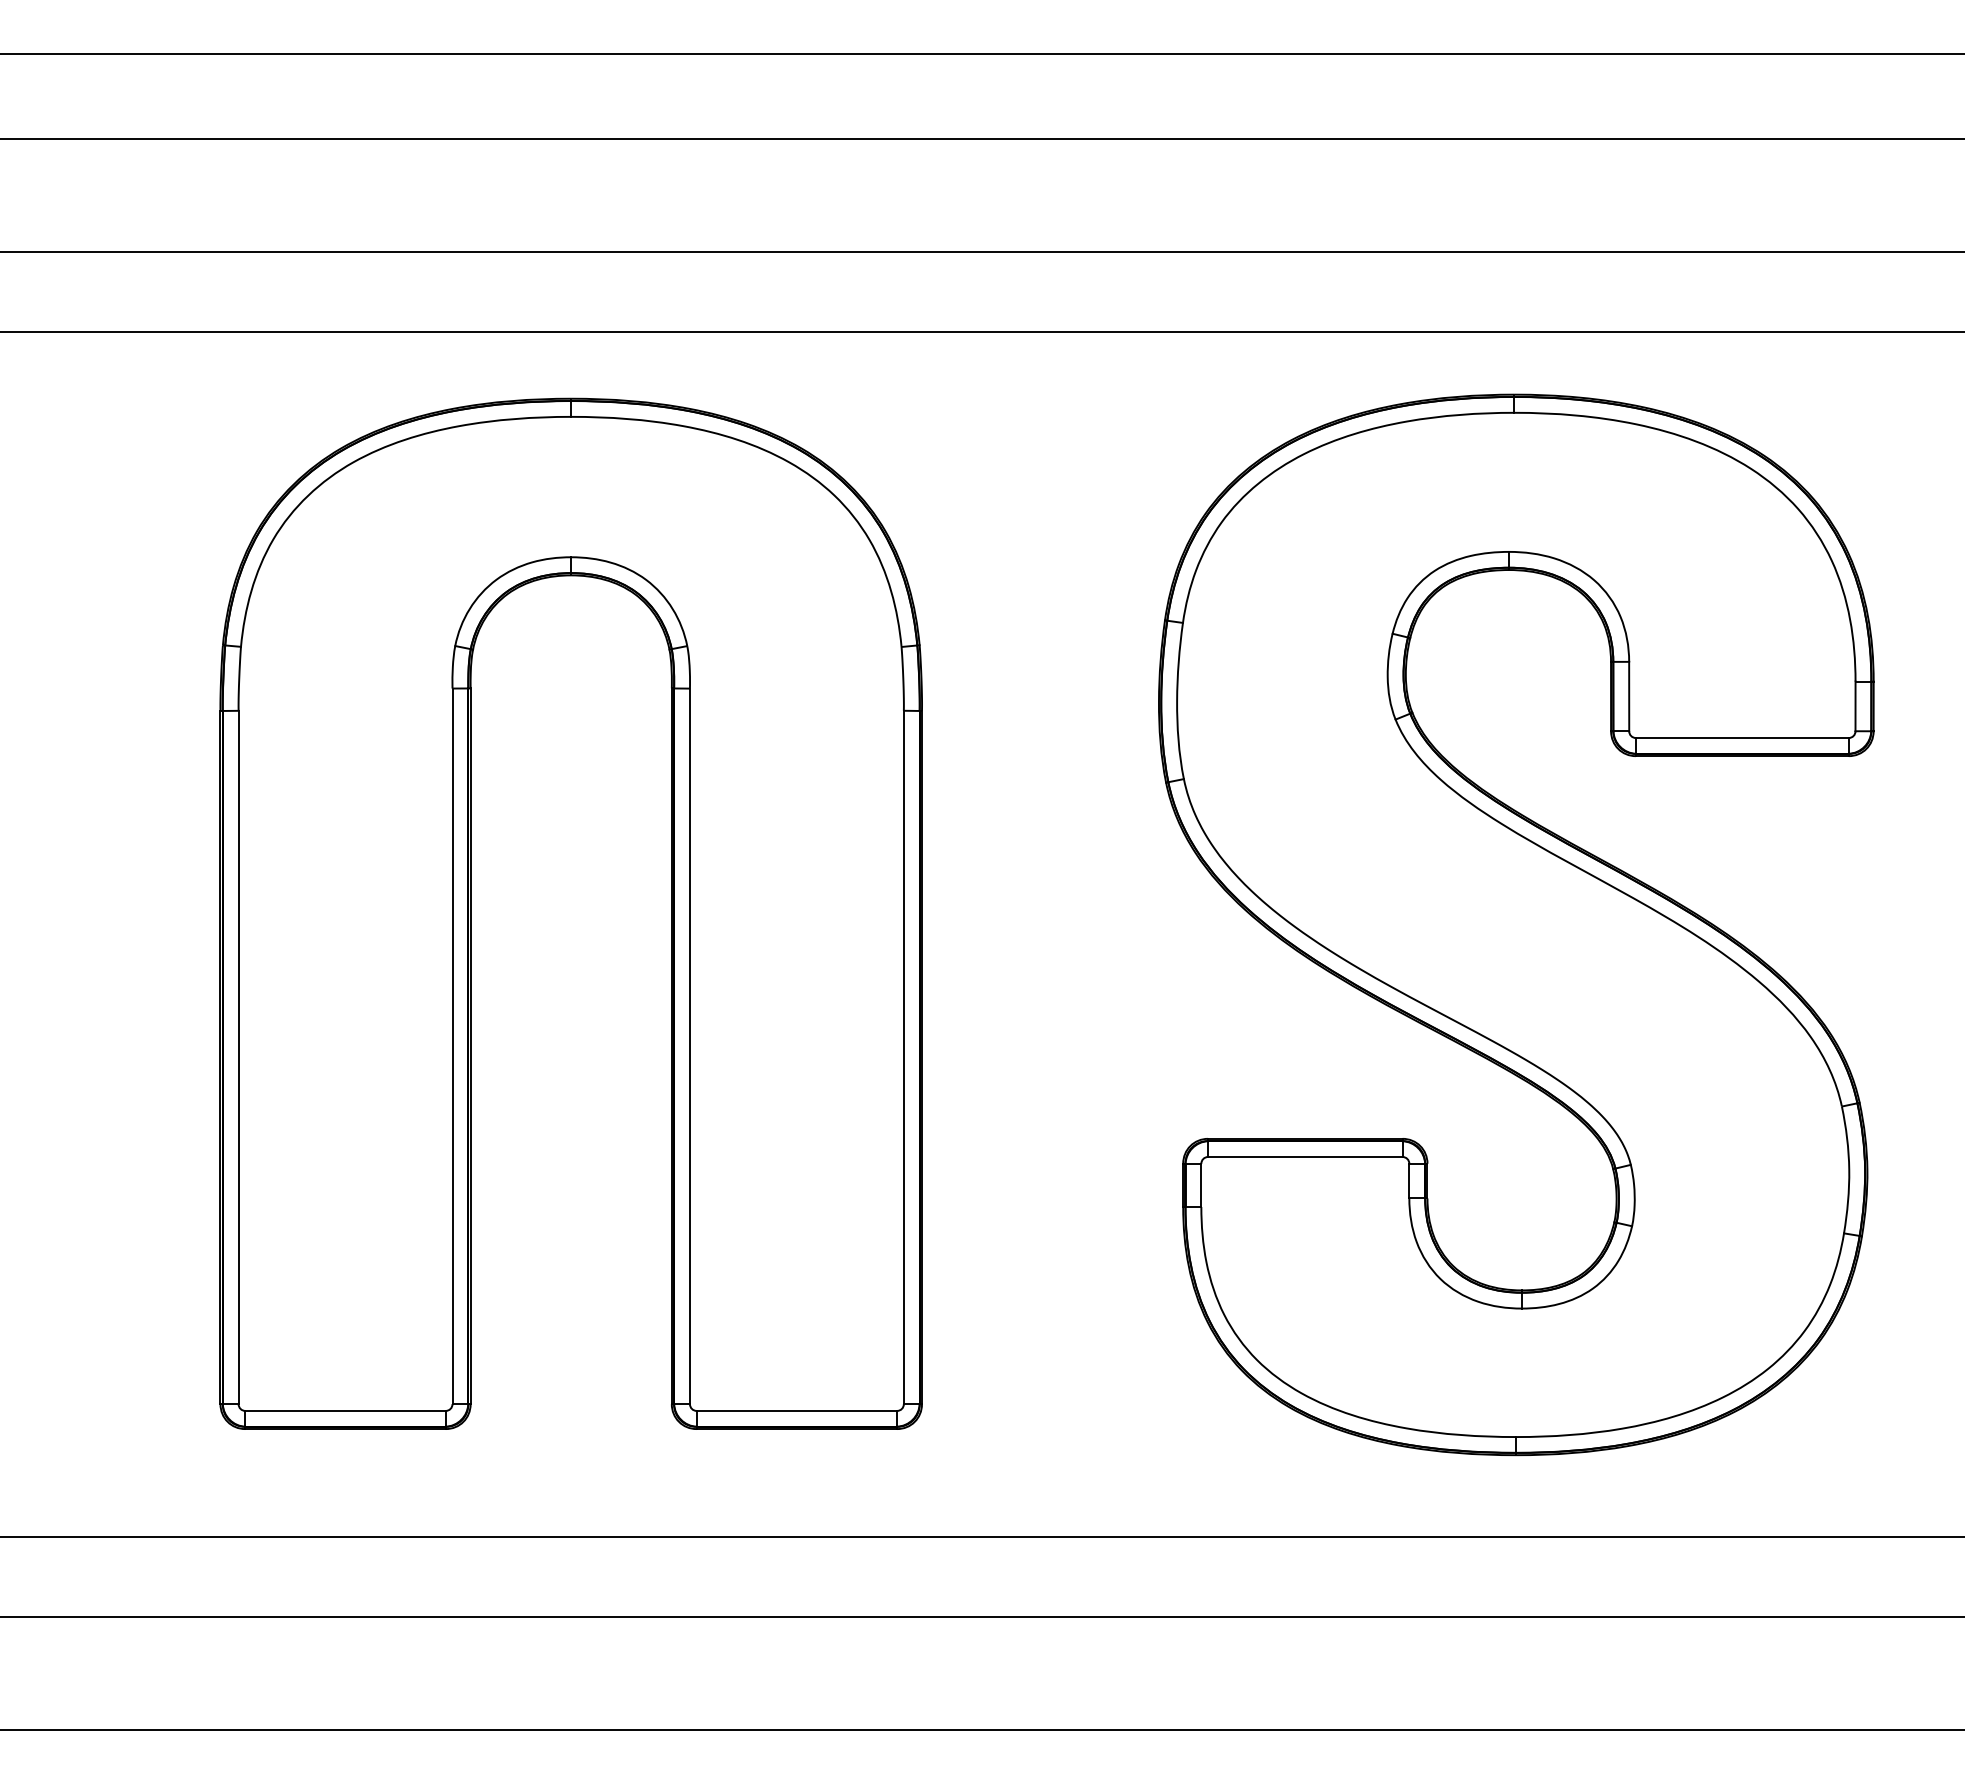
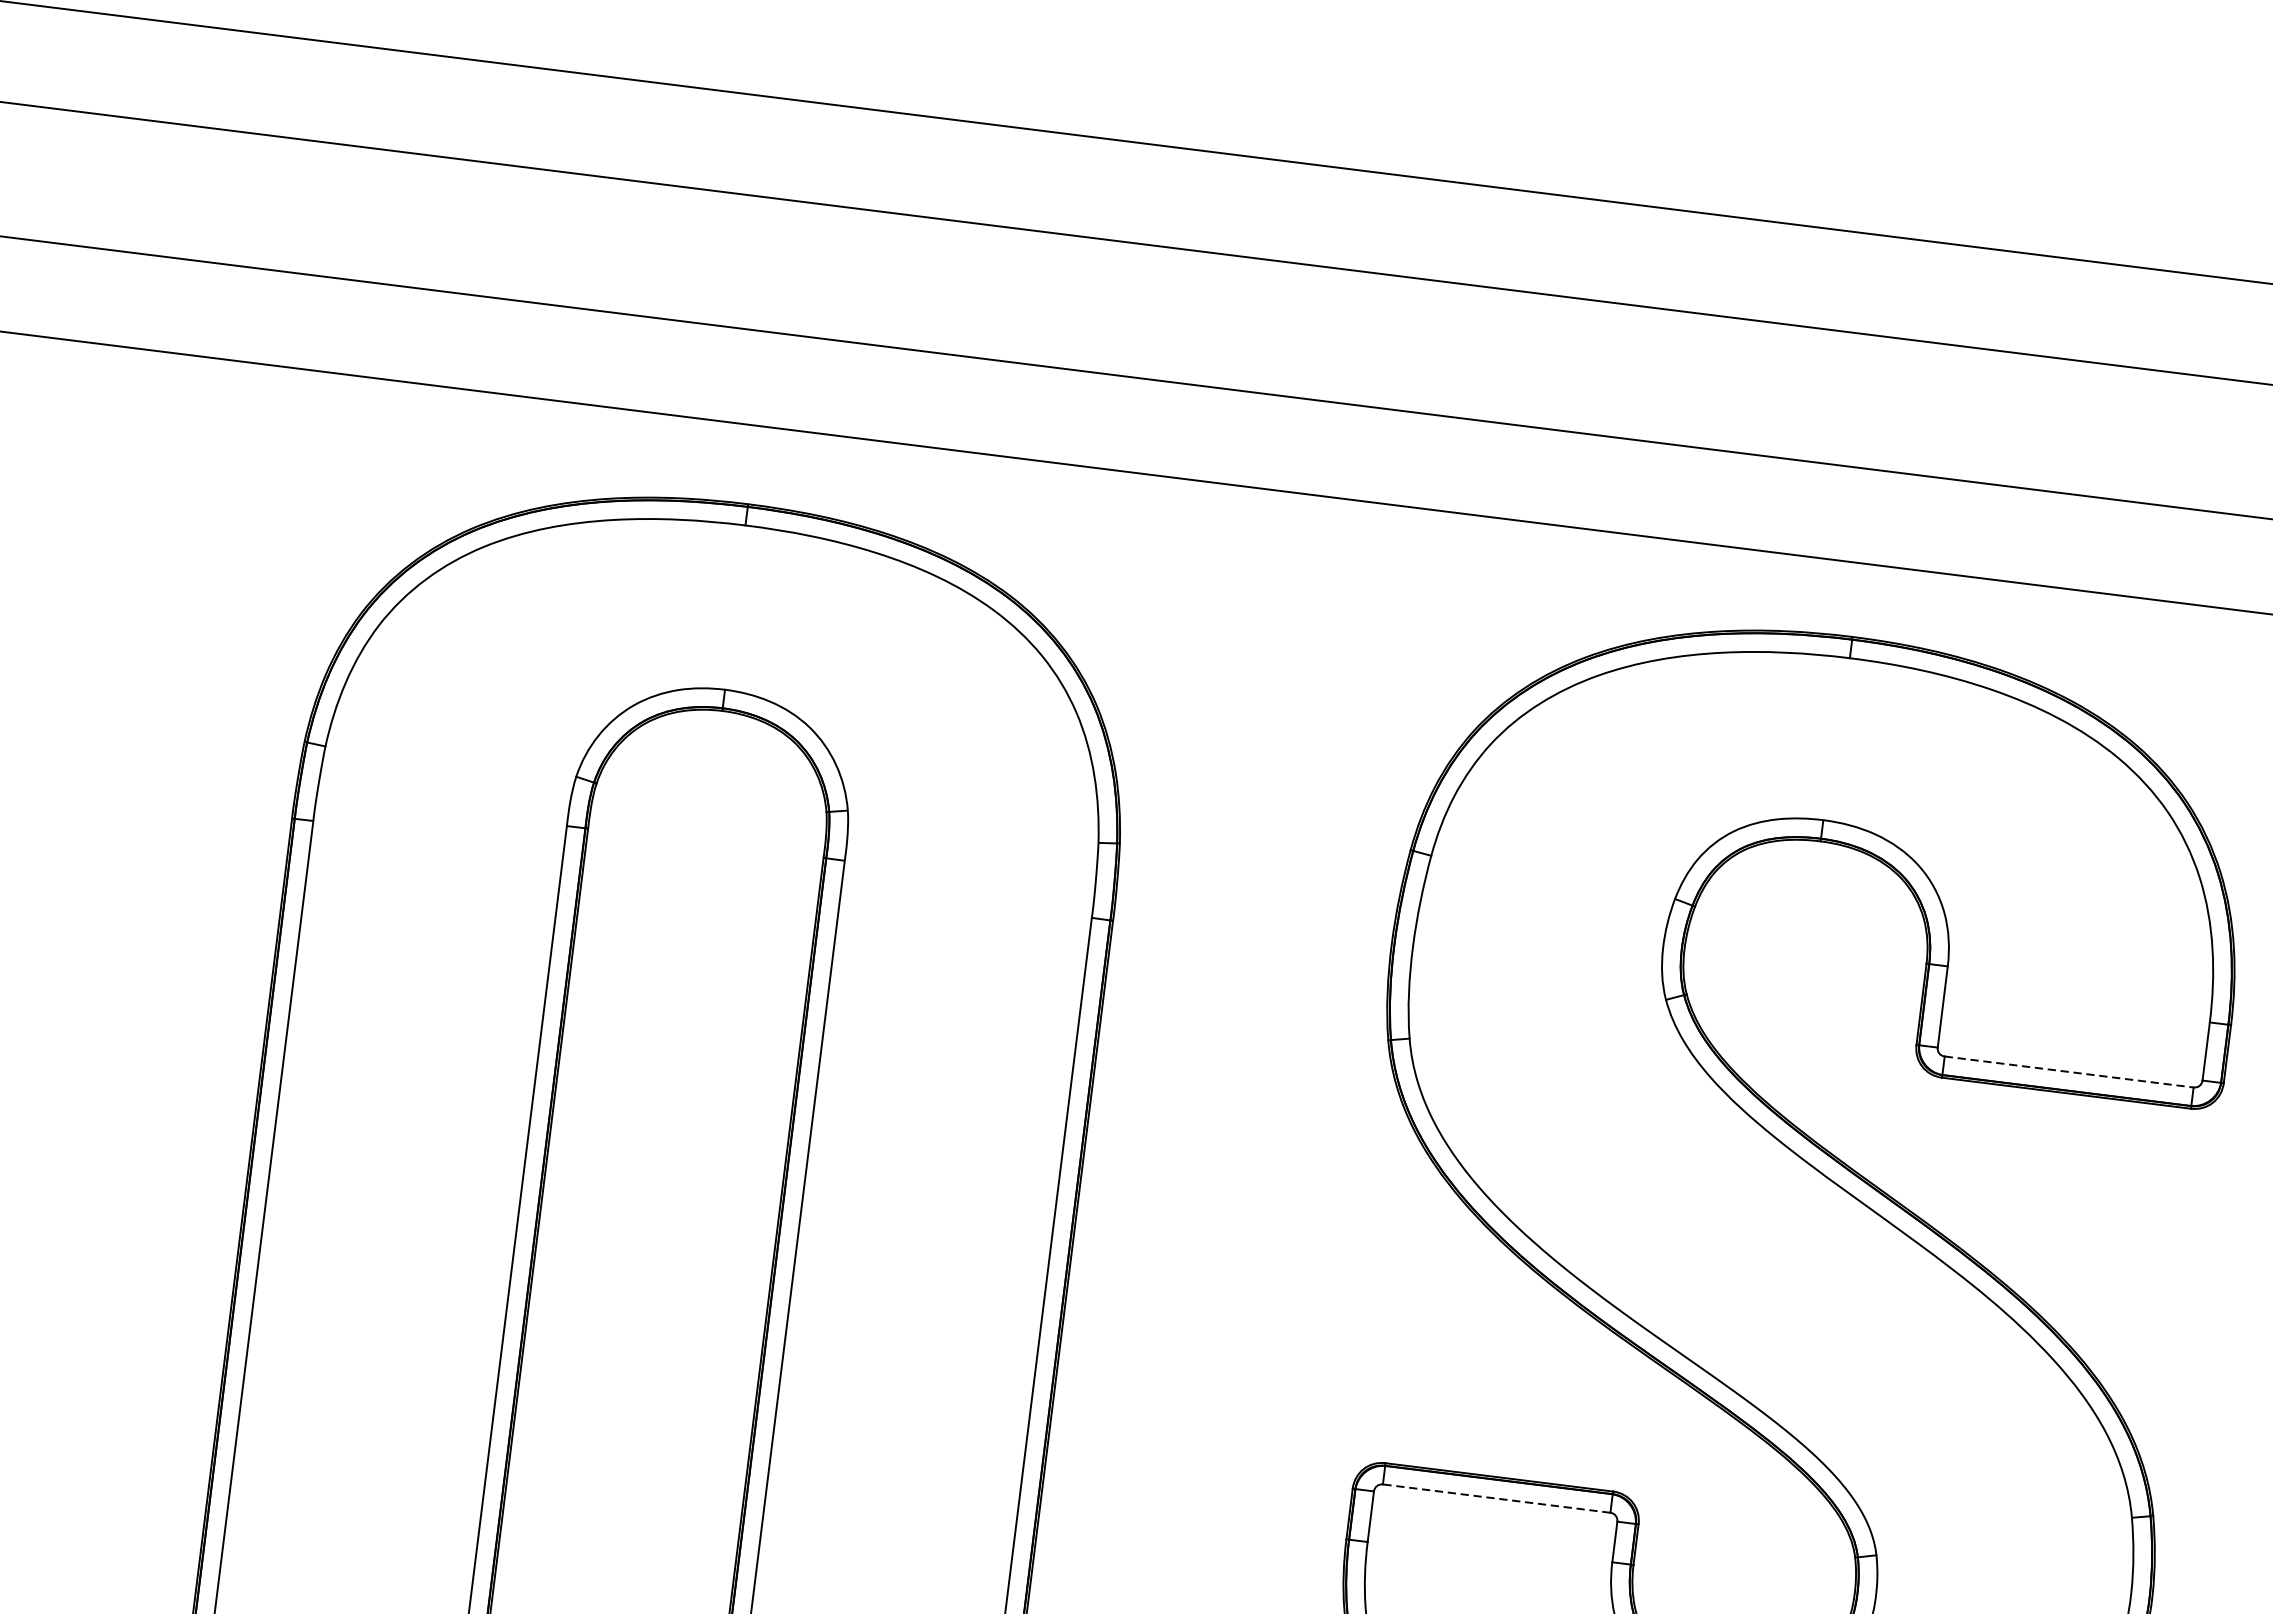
line: (1742, 738) -> (2069, 1072), solid -> dashed
line: (1304, 1156) -> (1495, 1497), solid -> dashed

